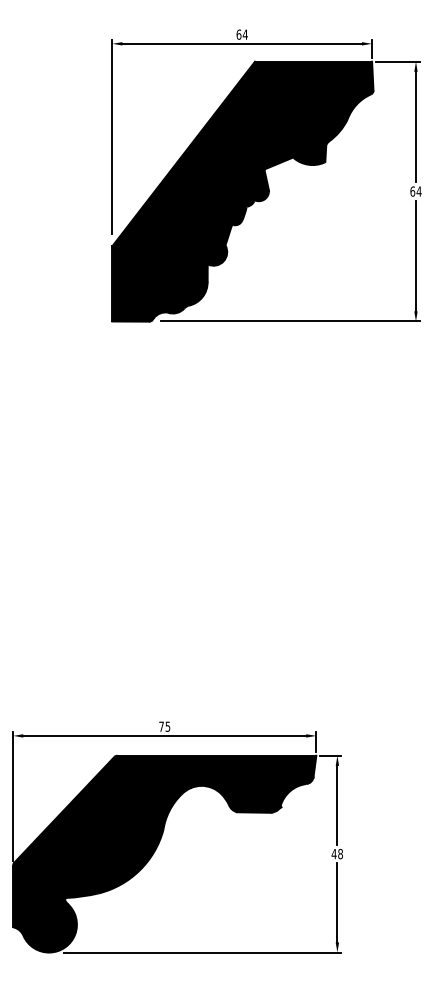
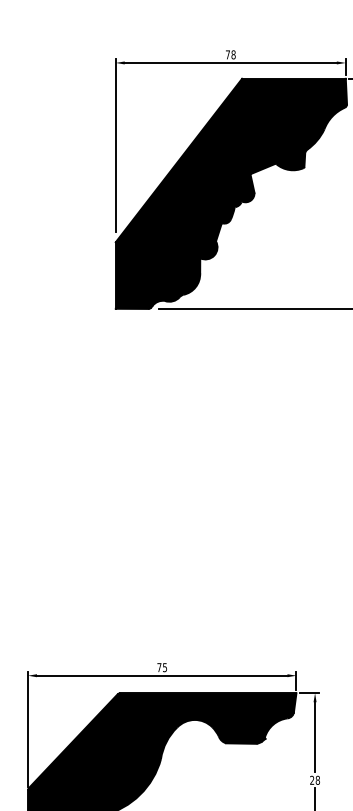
text: (241, 34) -> (230, 54), 64 -> 78
text: (333, 854) -> (311, 780), 48 -> 28

